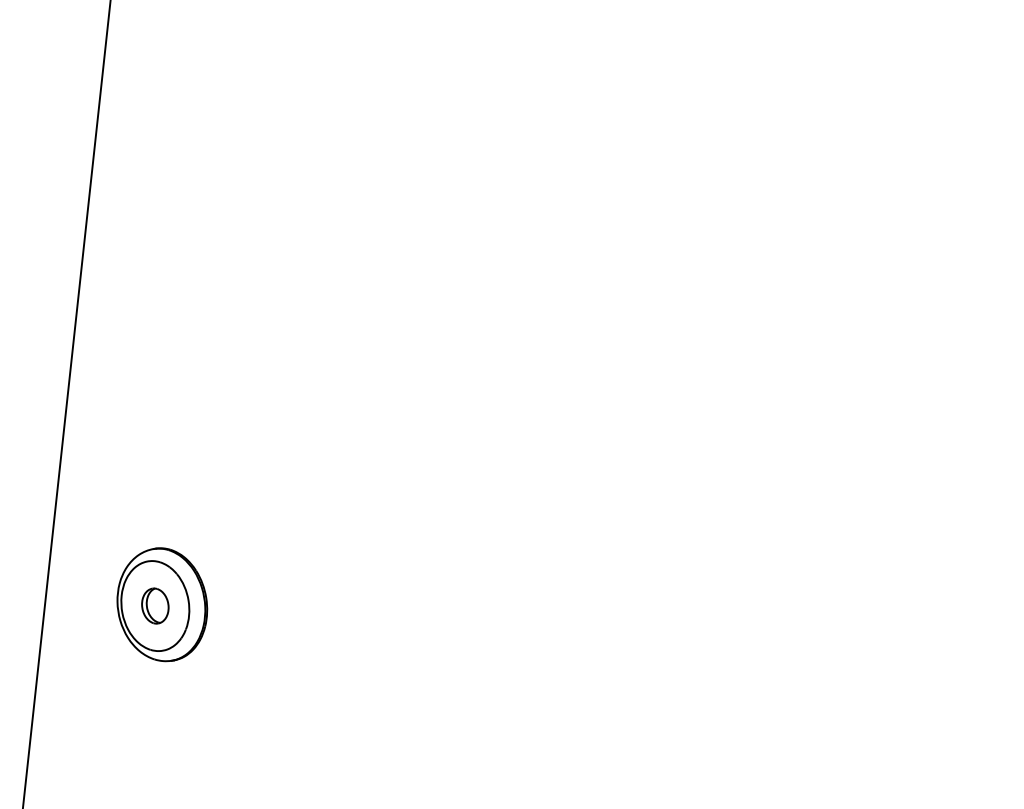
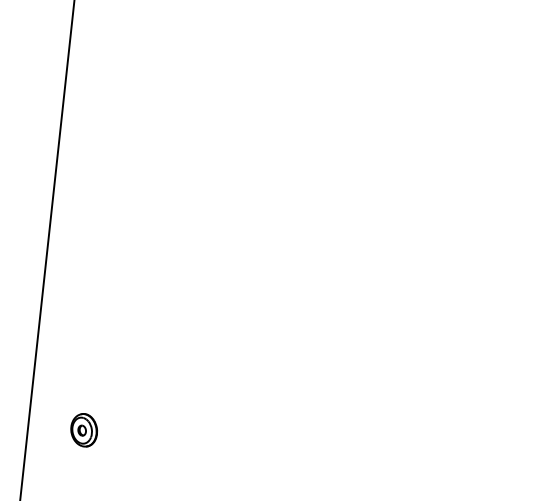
part: (160, 605) -> (83, 430), size x0.6

